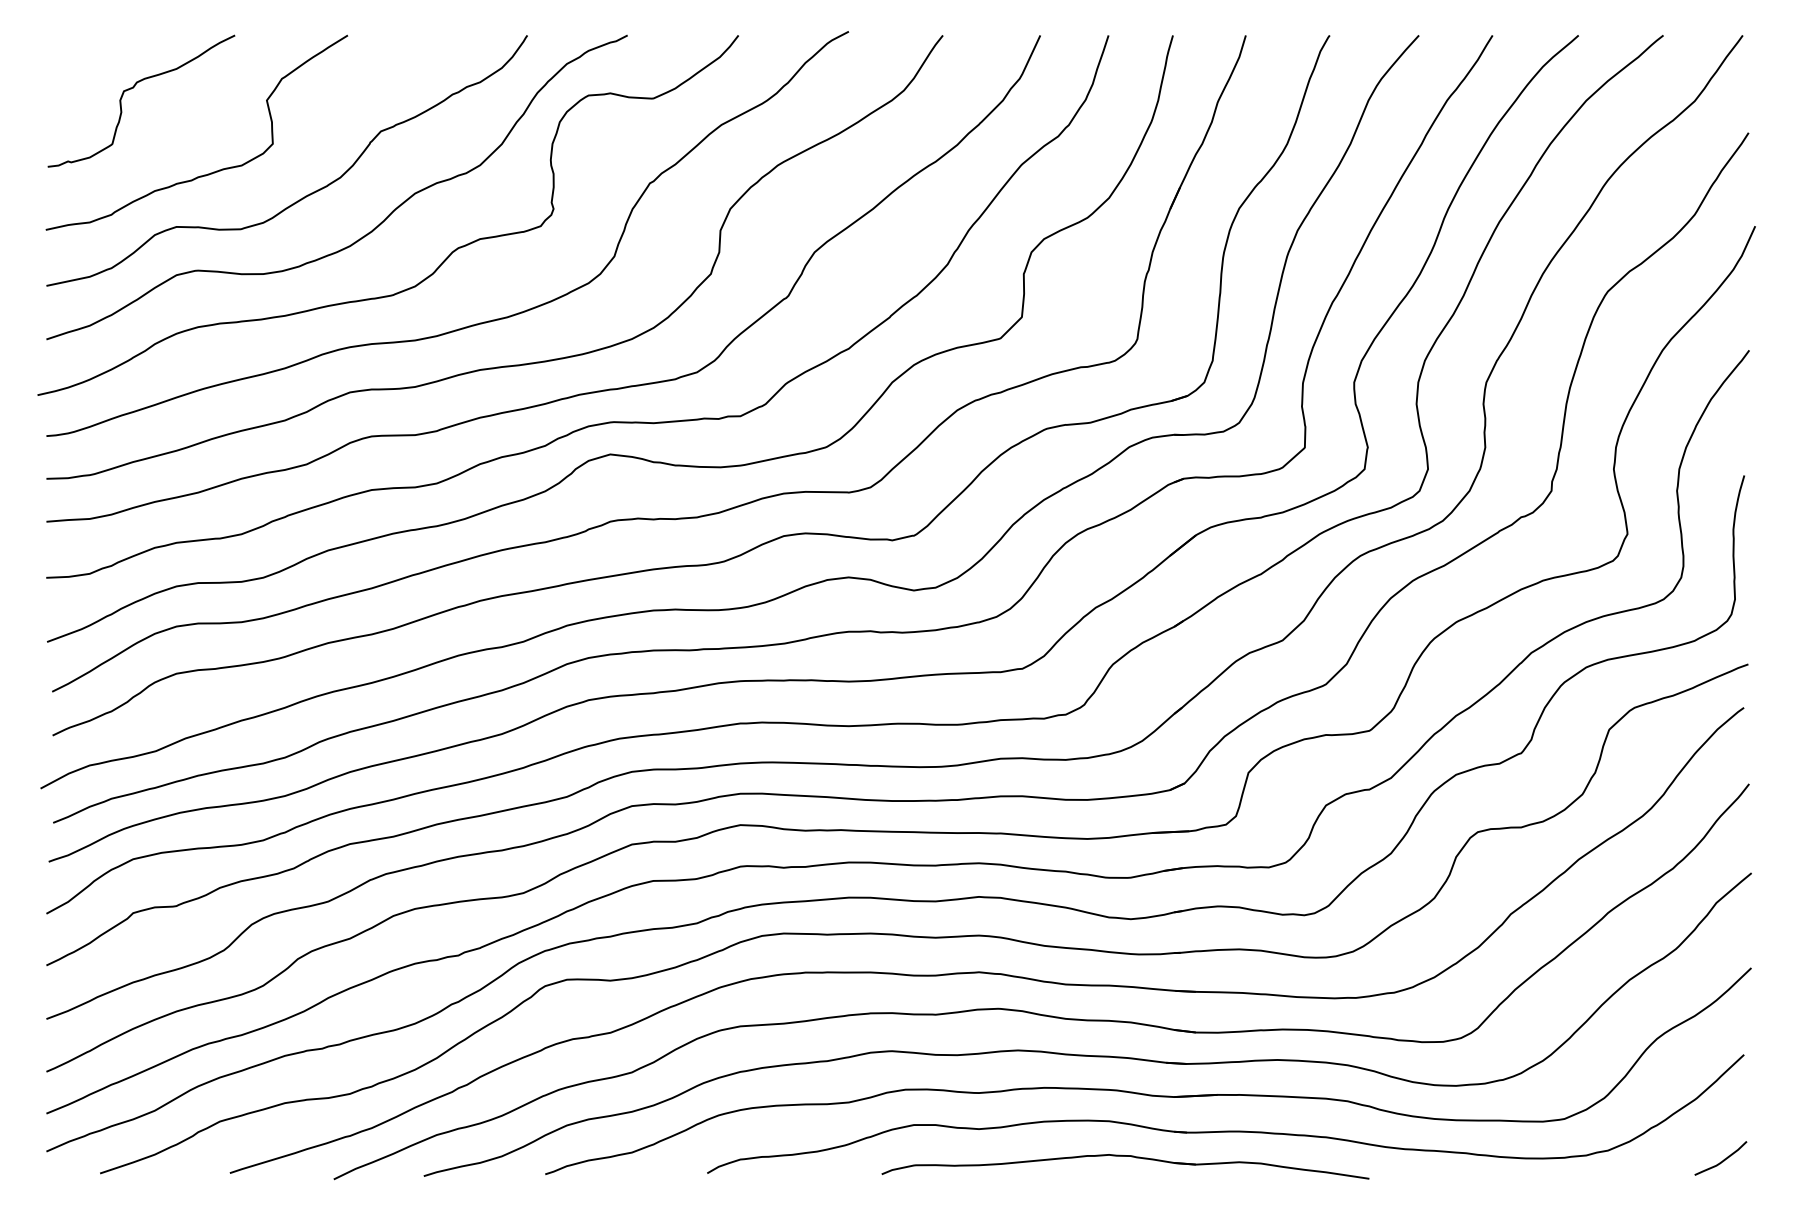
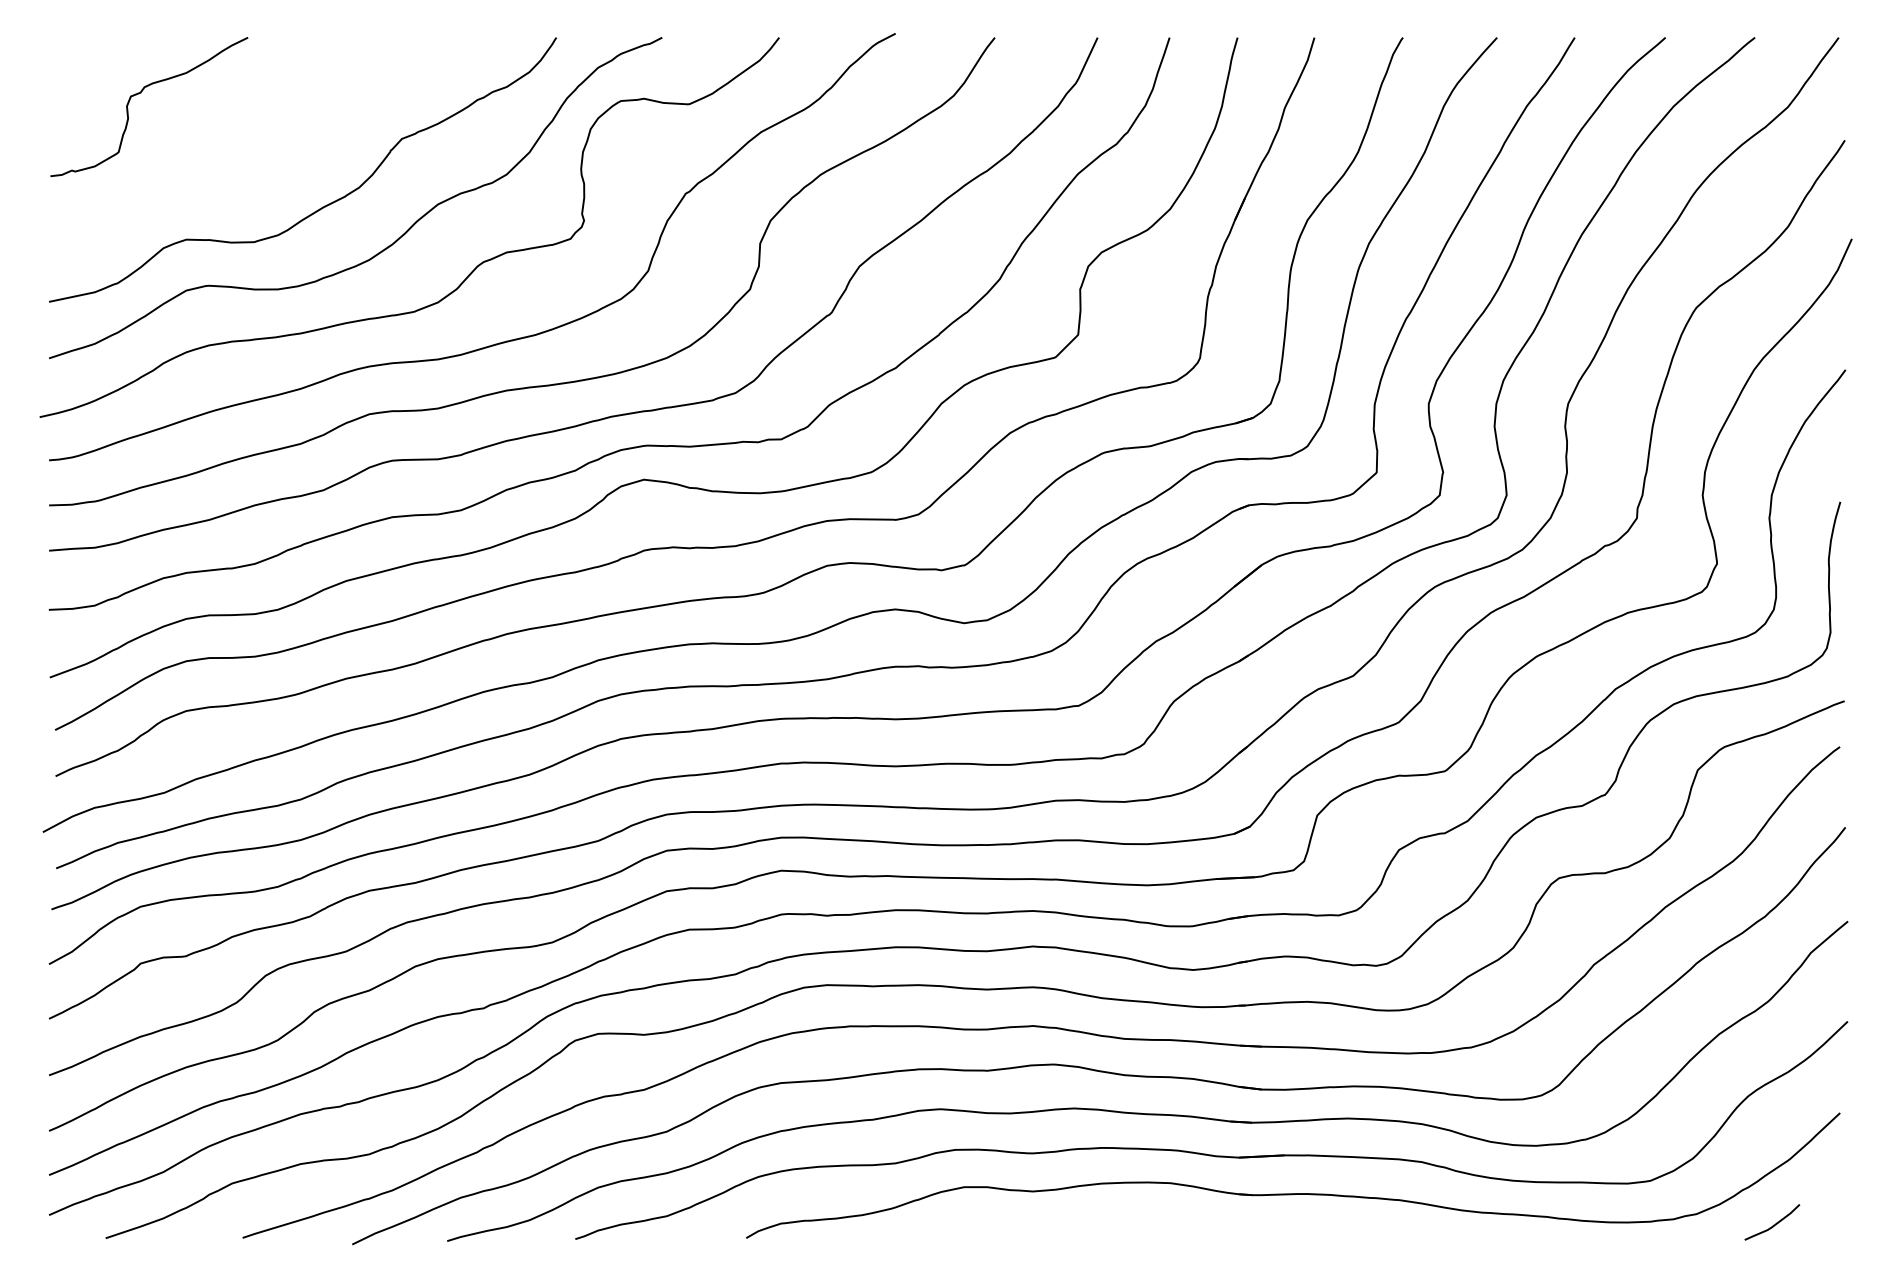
curve: (210, 172) -> (222, 182), removed
part: (1125, 1156) -> (1187, 1220), removed
curve: (1722, 1160) -> (1774, 1224), moved

